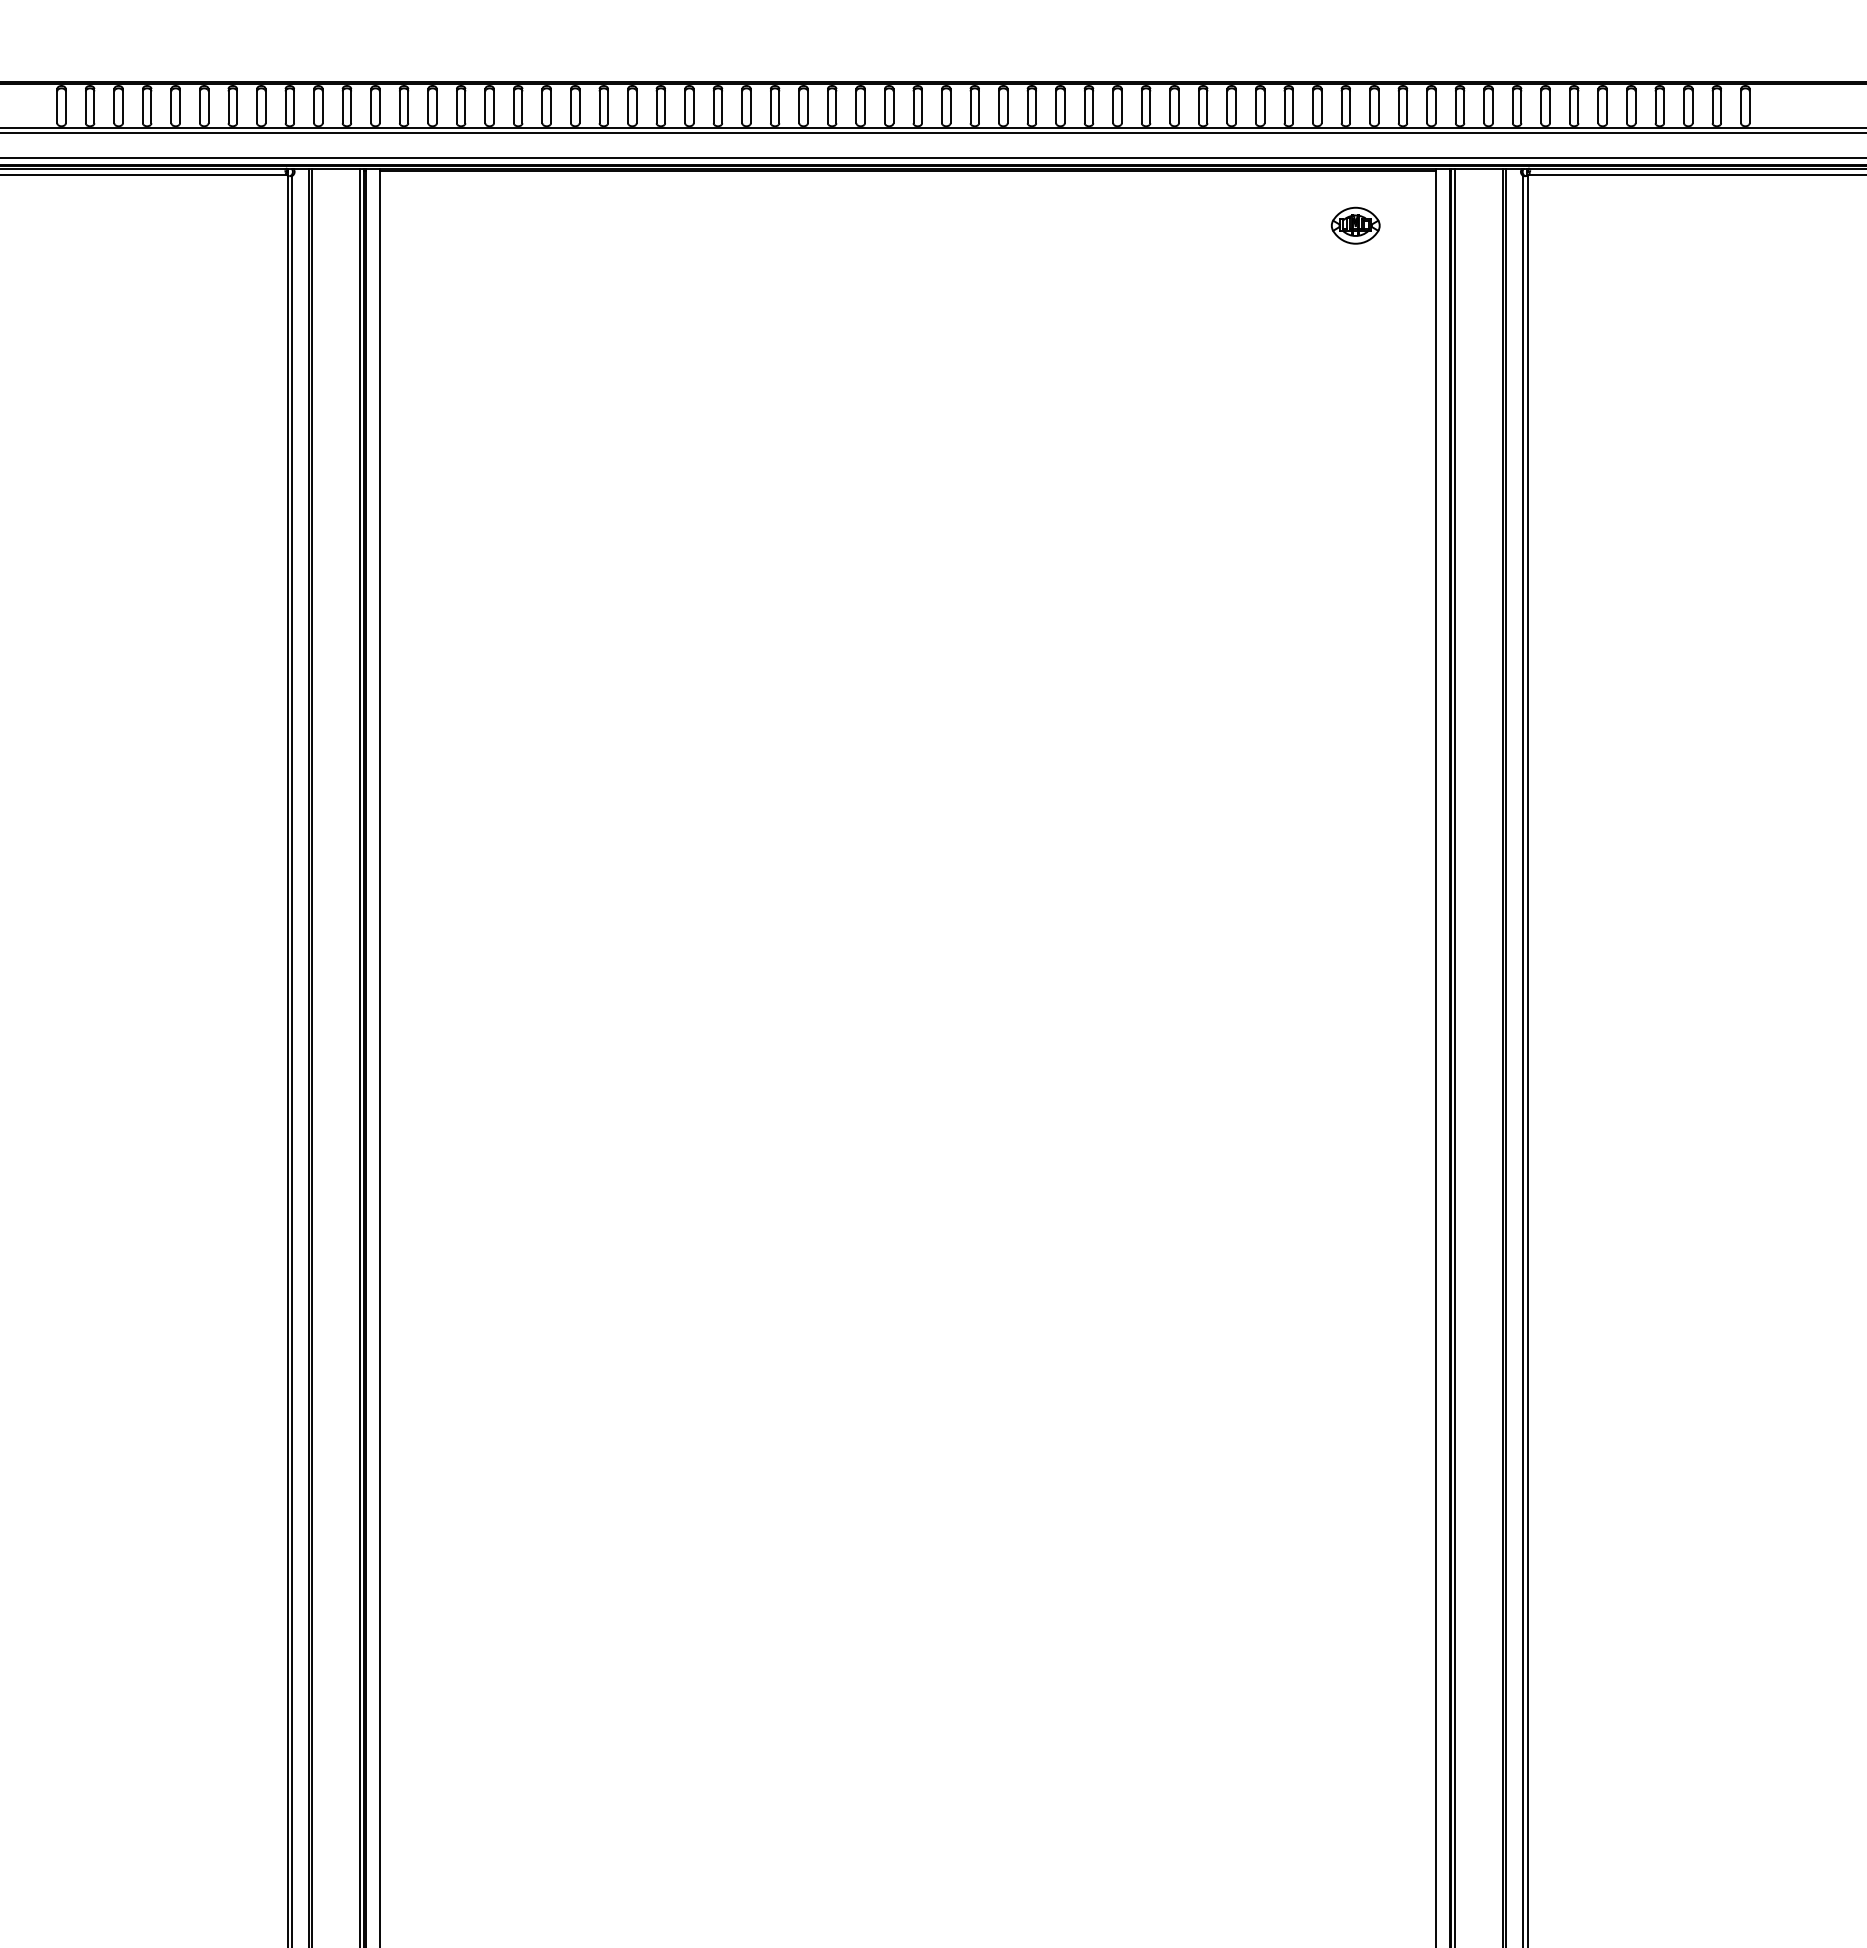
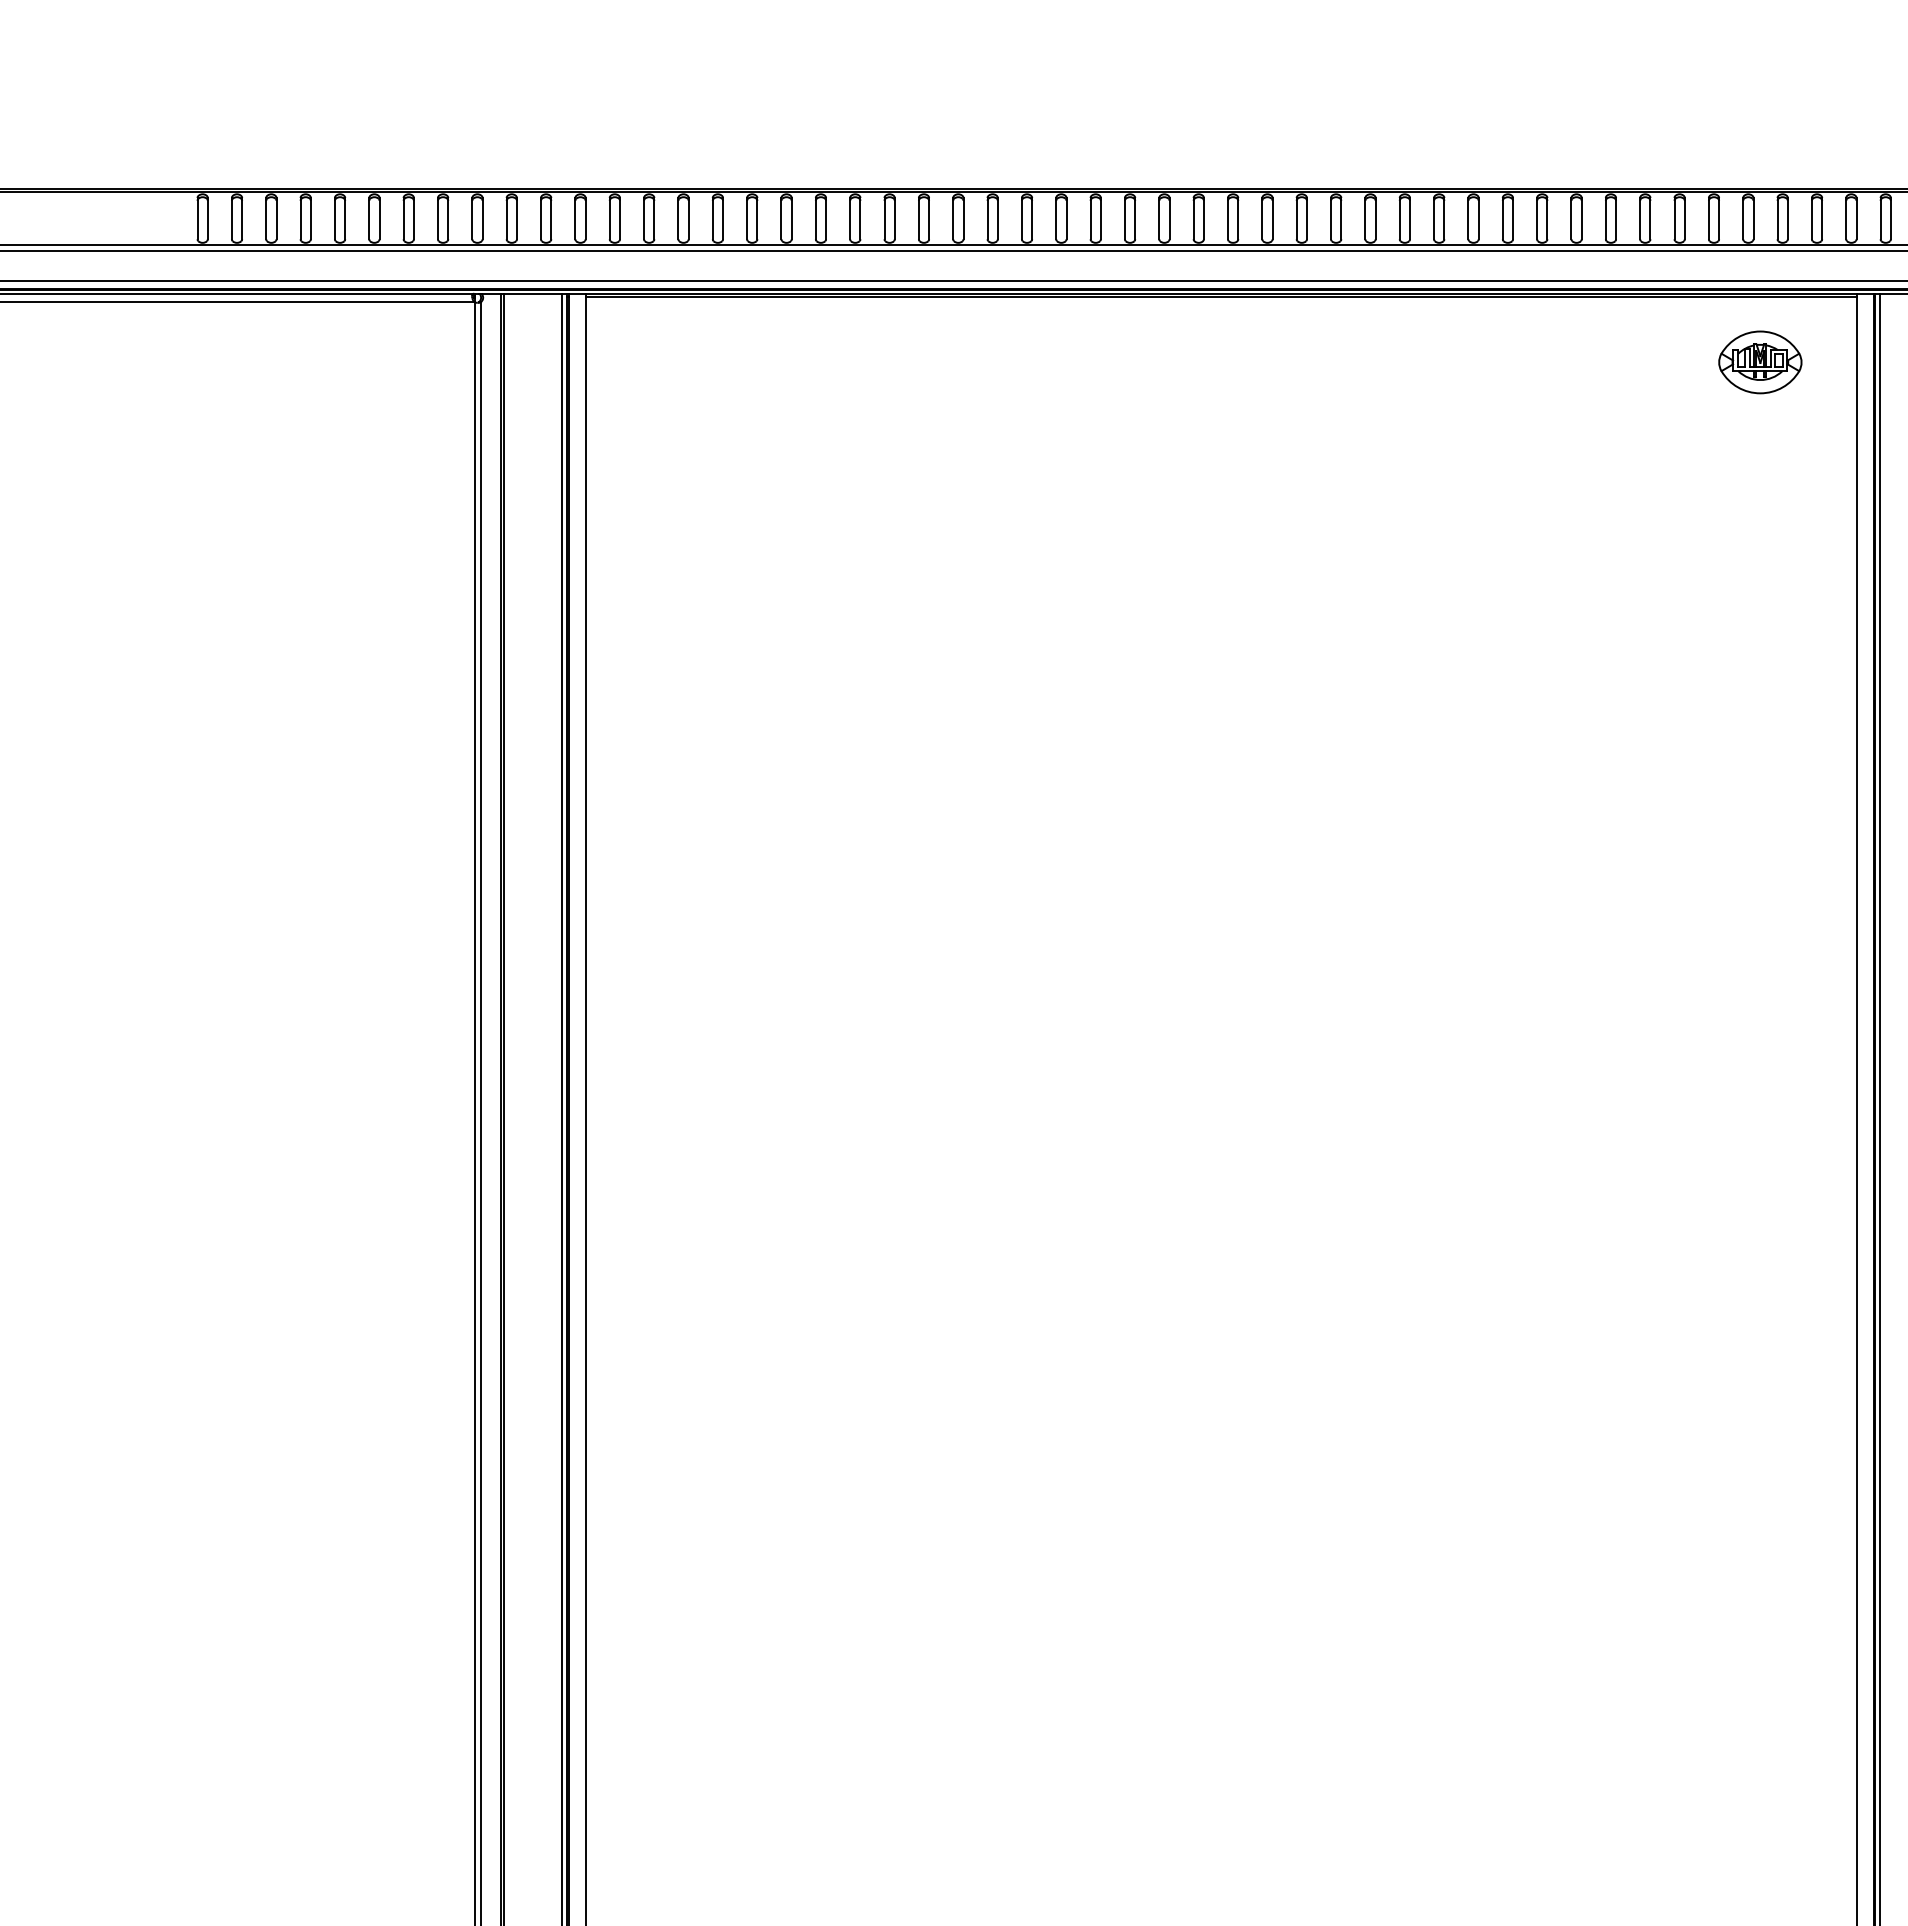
part: (1355, 225) -> (1759, 362), size x1.43

